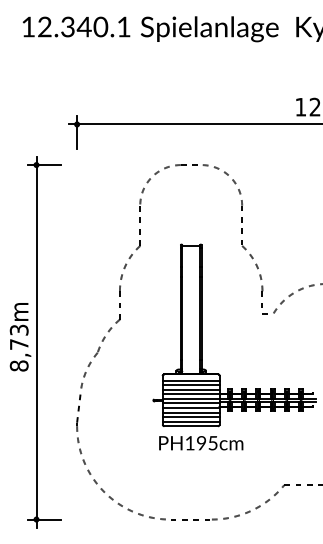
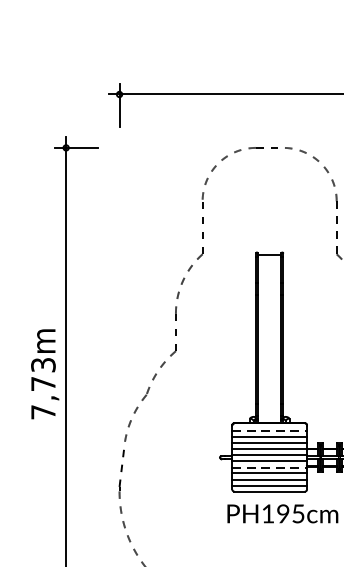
text: (18, 365) -> (42, 411), 8,73m -> 7,73m
line: (191, 380) -> (270, 431), solid -> dashed
line: (191, 407) -> (270, 466), solid -> dashed

